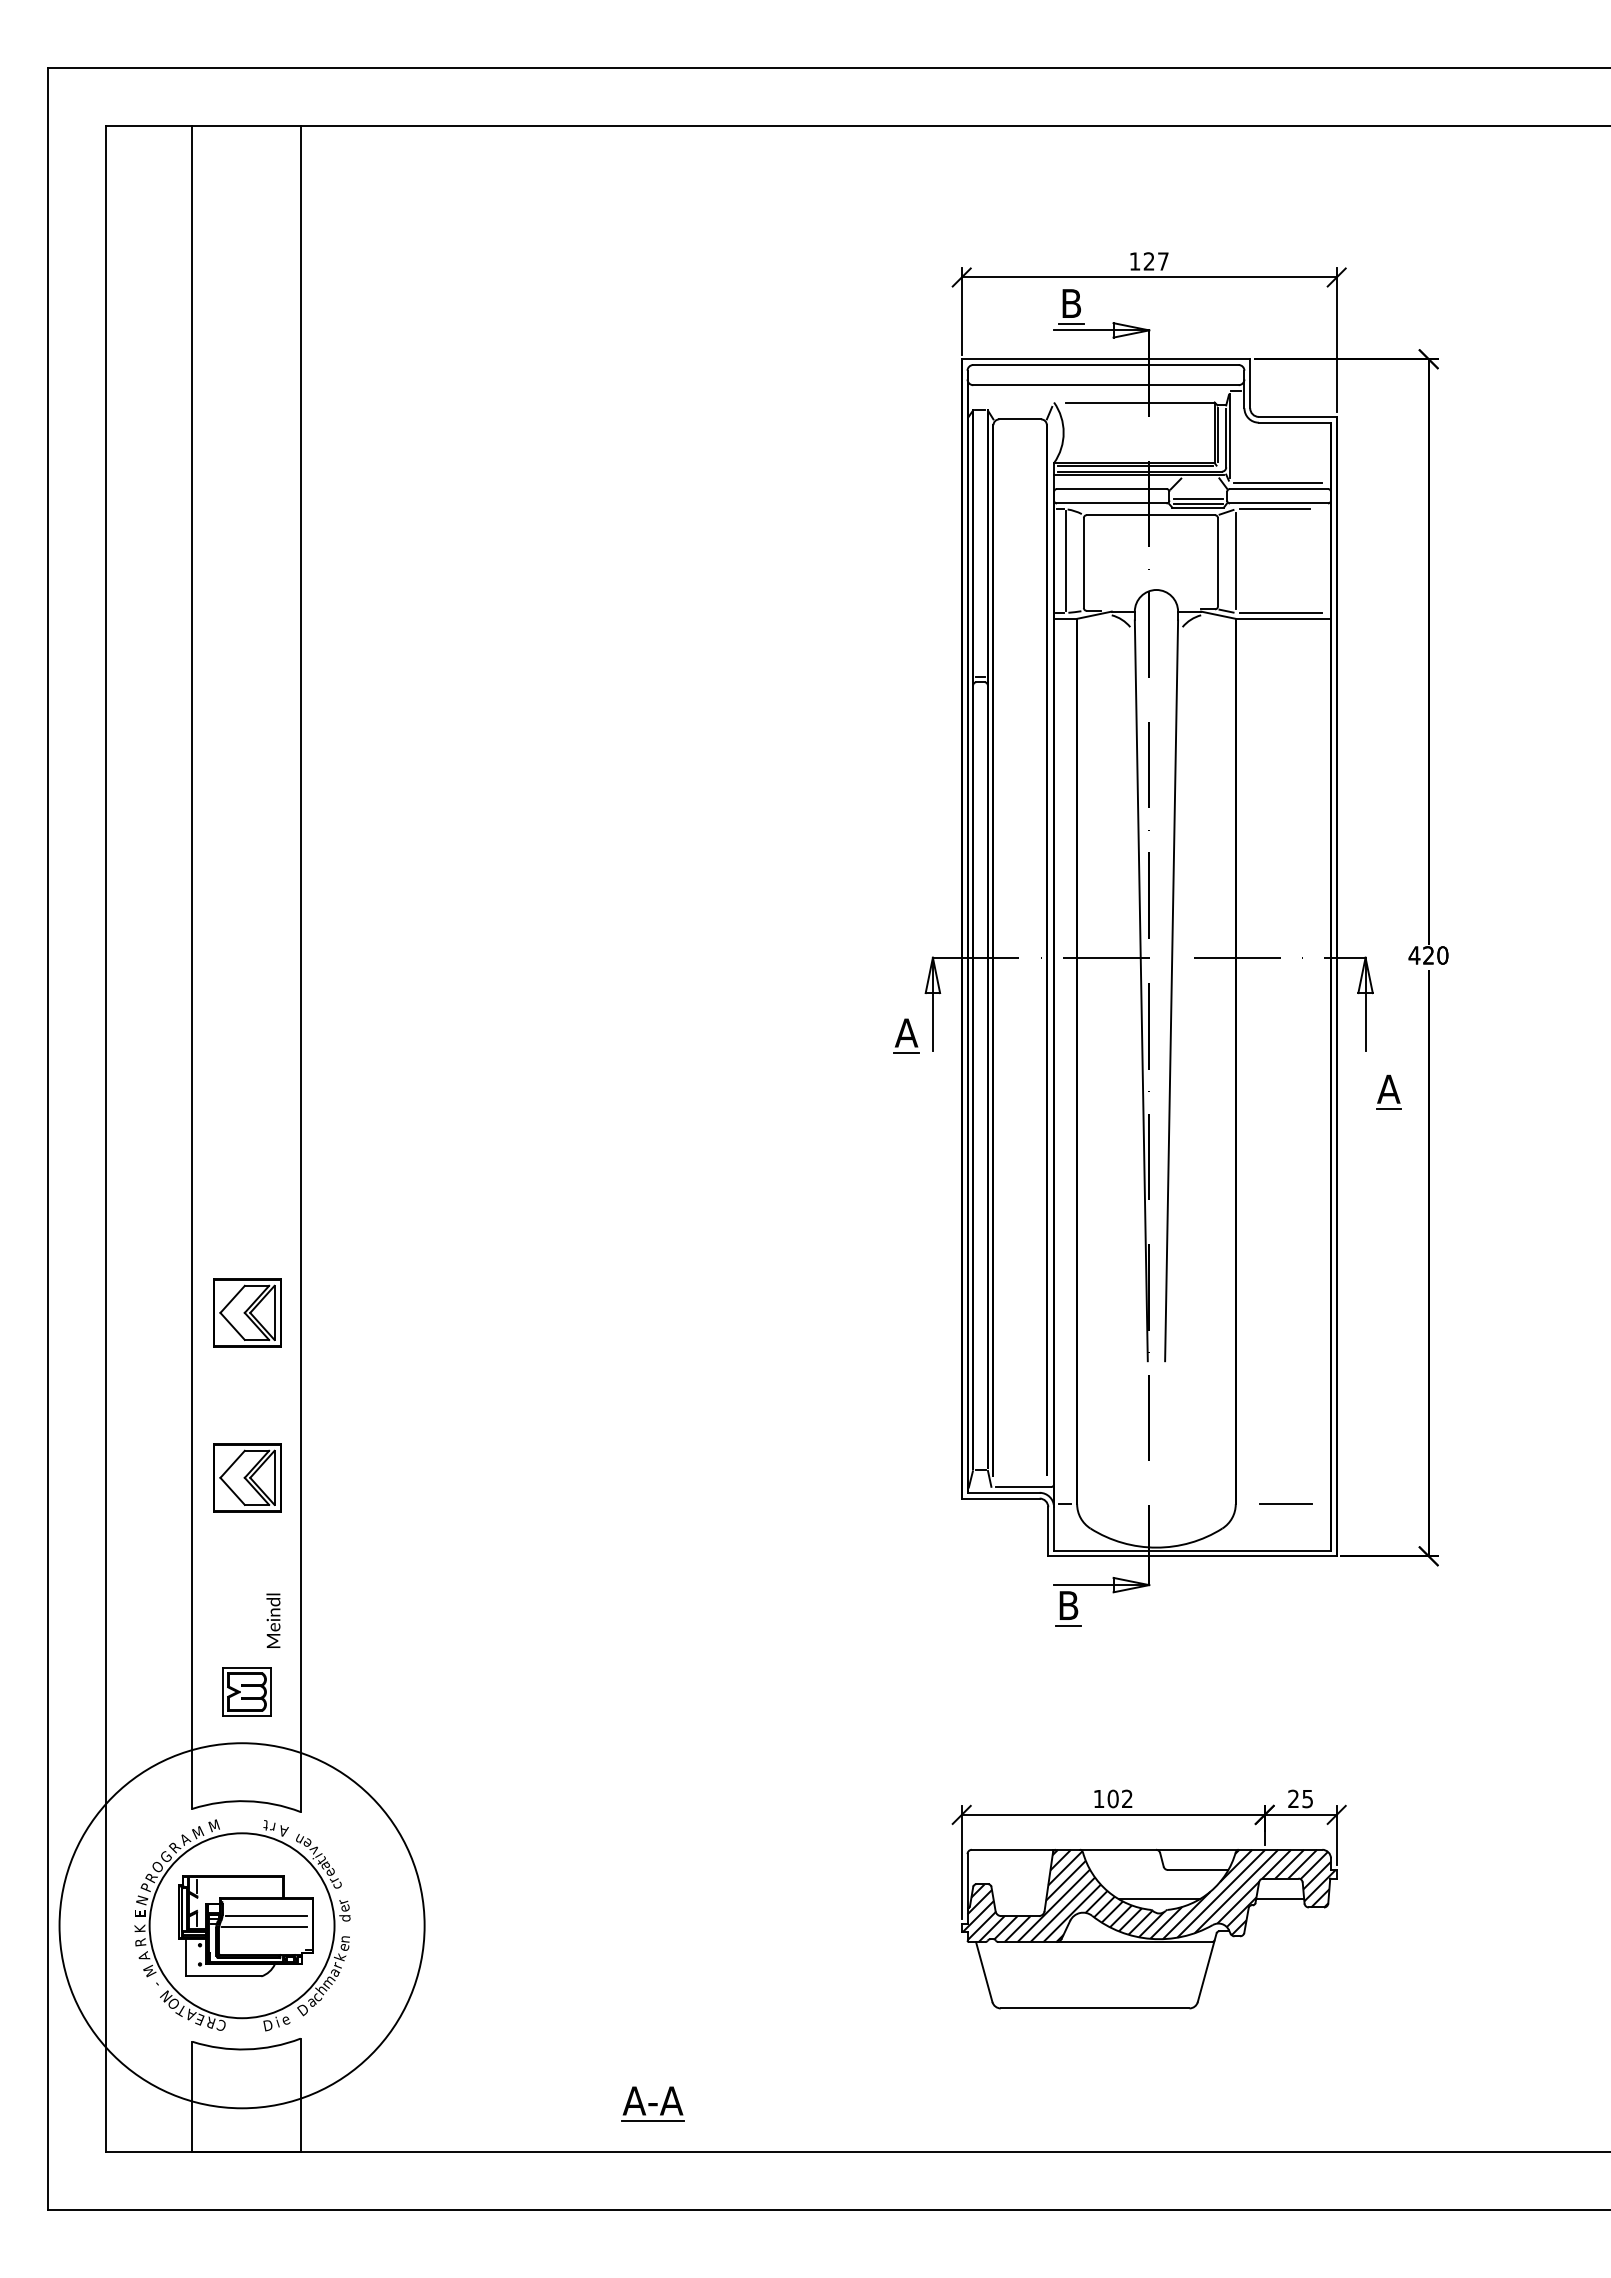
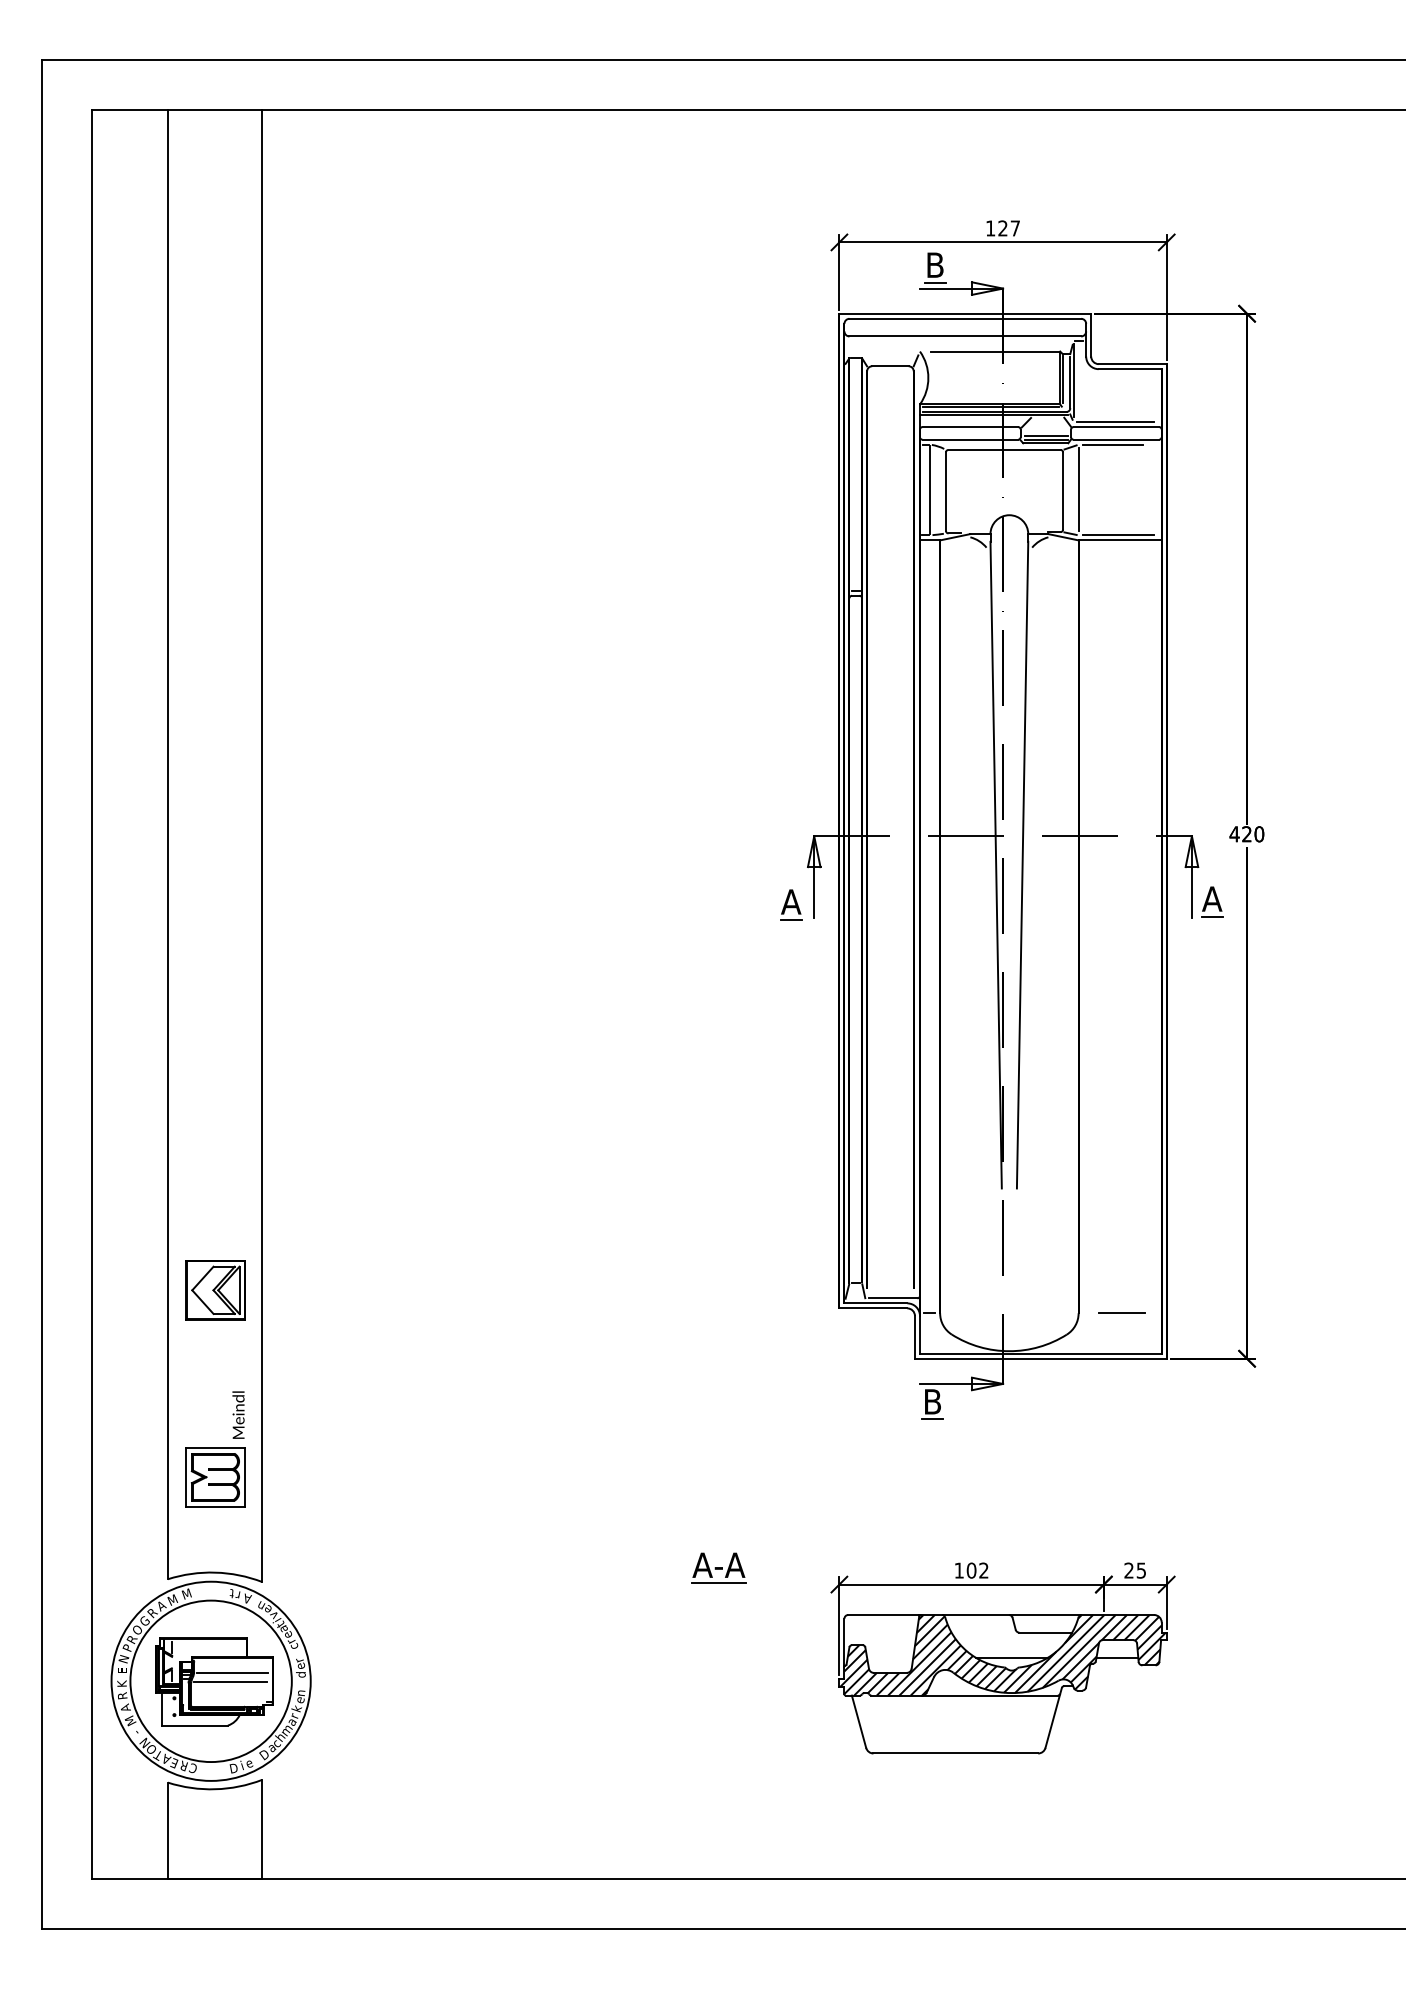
part: (1389, 1092) -> (1212, 901), moved
part: (247, 1313) -> (215, 1146), removed
part: (247, 1692) -> (215, 1477), size x1.43
circle: (241, 1924) -> (210, 1680), size x0.62
part: (652, 2103) -> (718, 1567), moved

